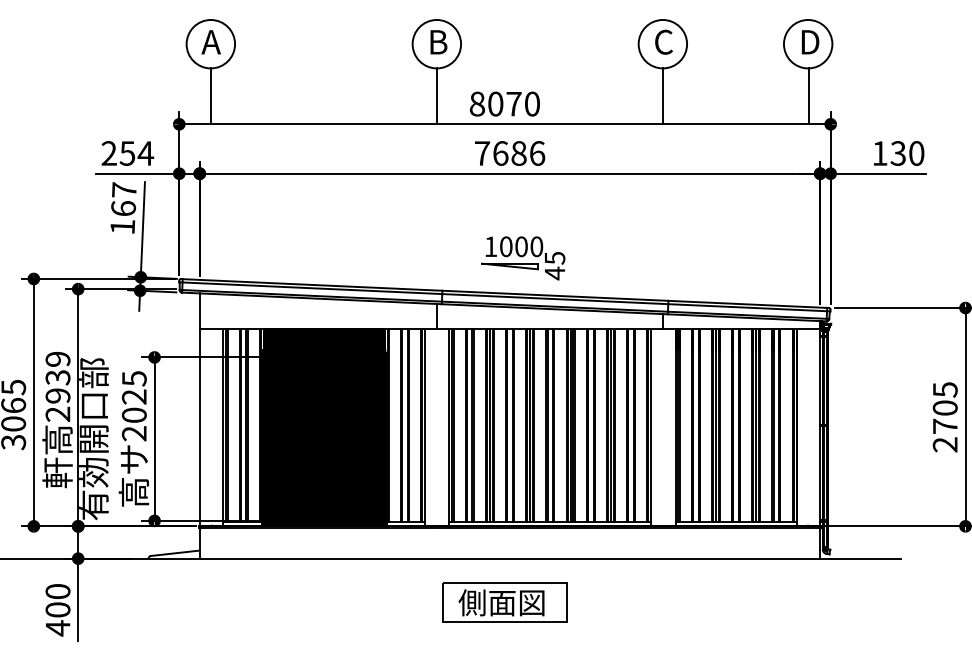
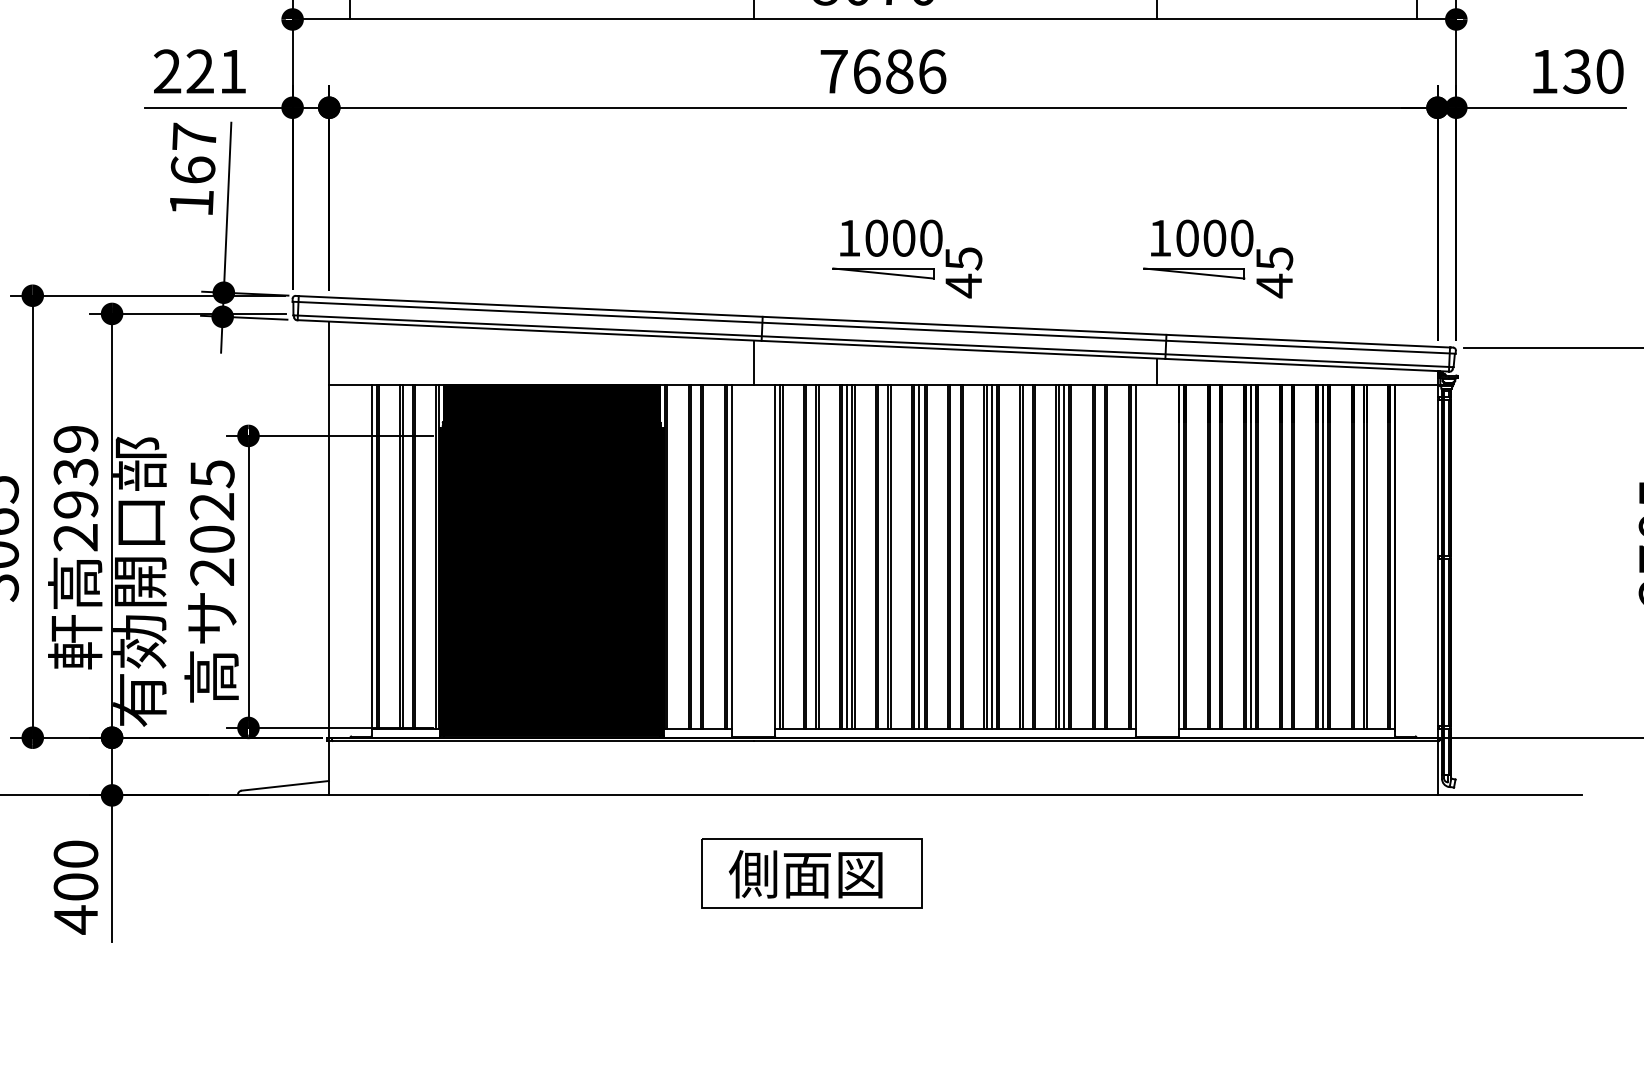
text: (136, 153) -> (216, 71), 254 -> 221
part: (697, 258) -> (1218, 259), added
part: (504, 602) -> (811, 873), moved

